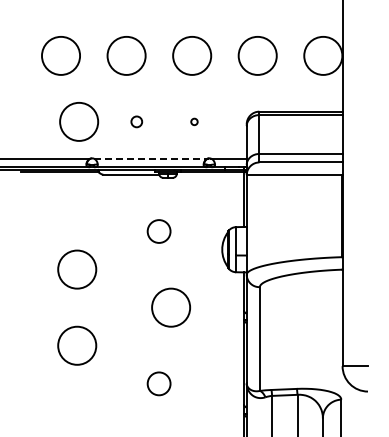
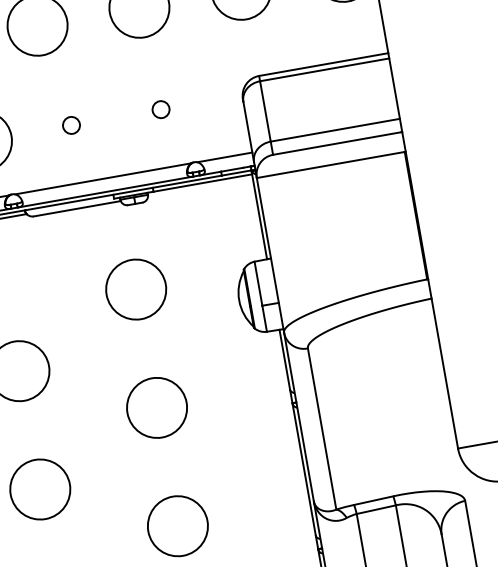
circle: (194, 121) -> (161, 109), size x1.67
line: (150, 158) -> (102, 178), dashed -> solid
circle: (159, 231) -> (136, 289), size x1.67
circle: (171, 307) -> (157, 407), moved
circle: (159, 383) -> (178, 525), size x1.67

